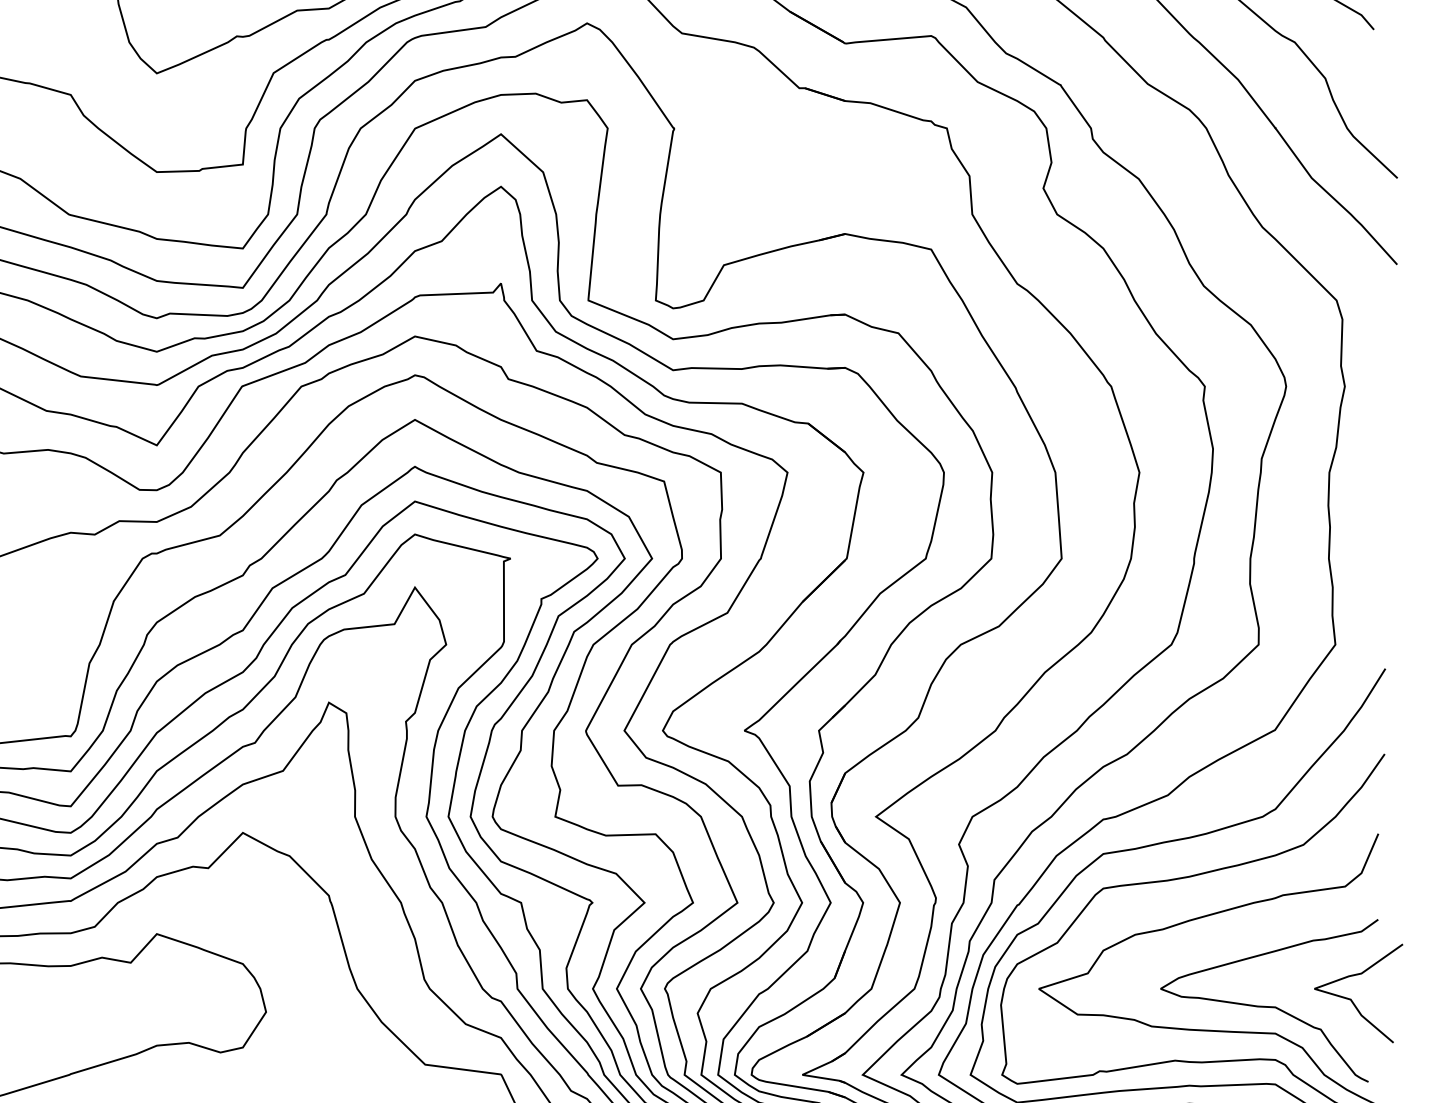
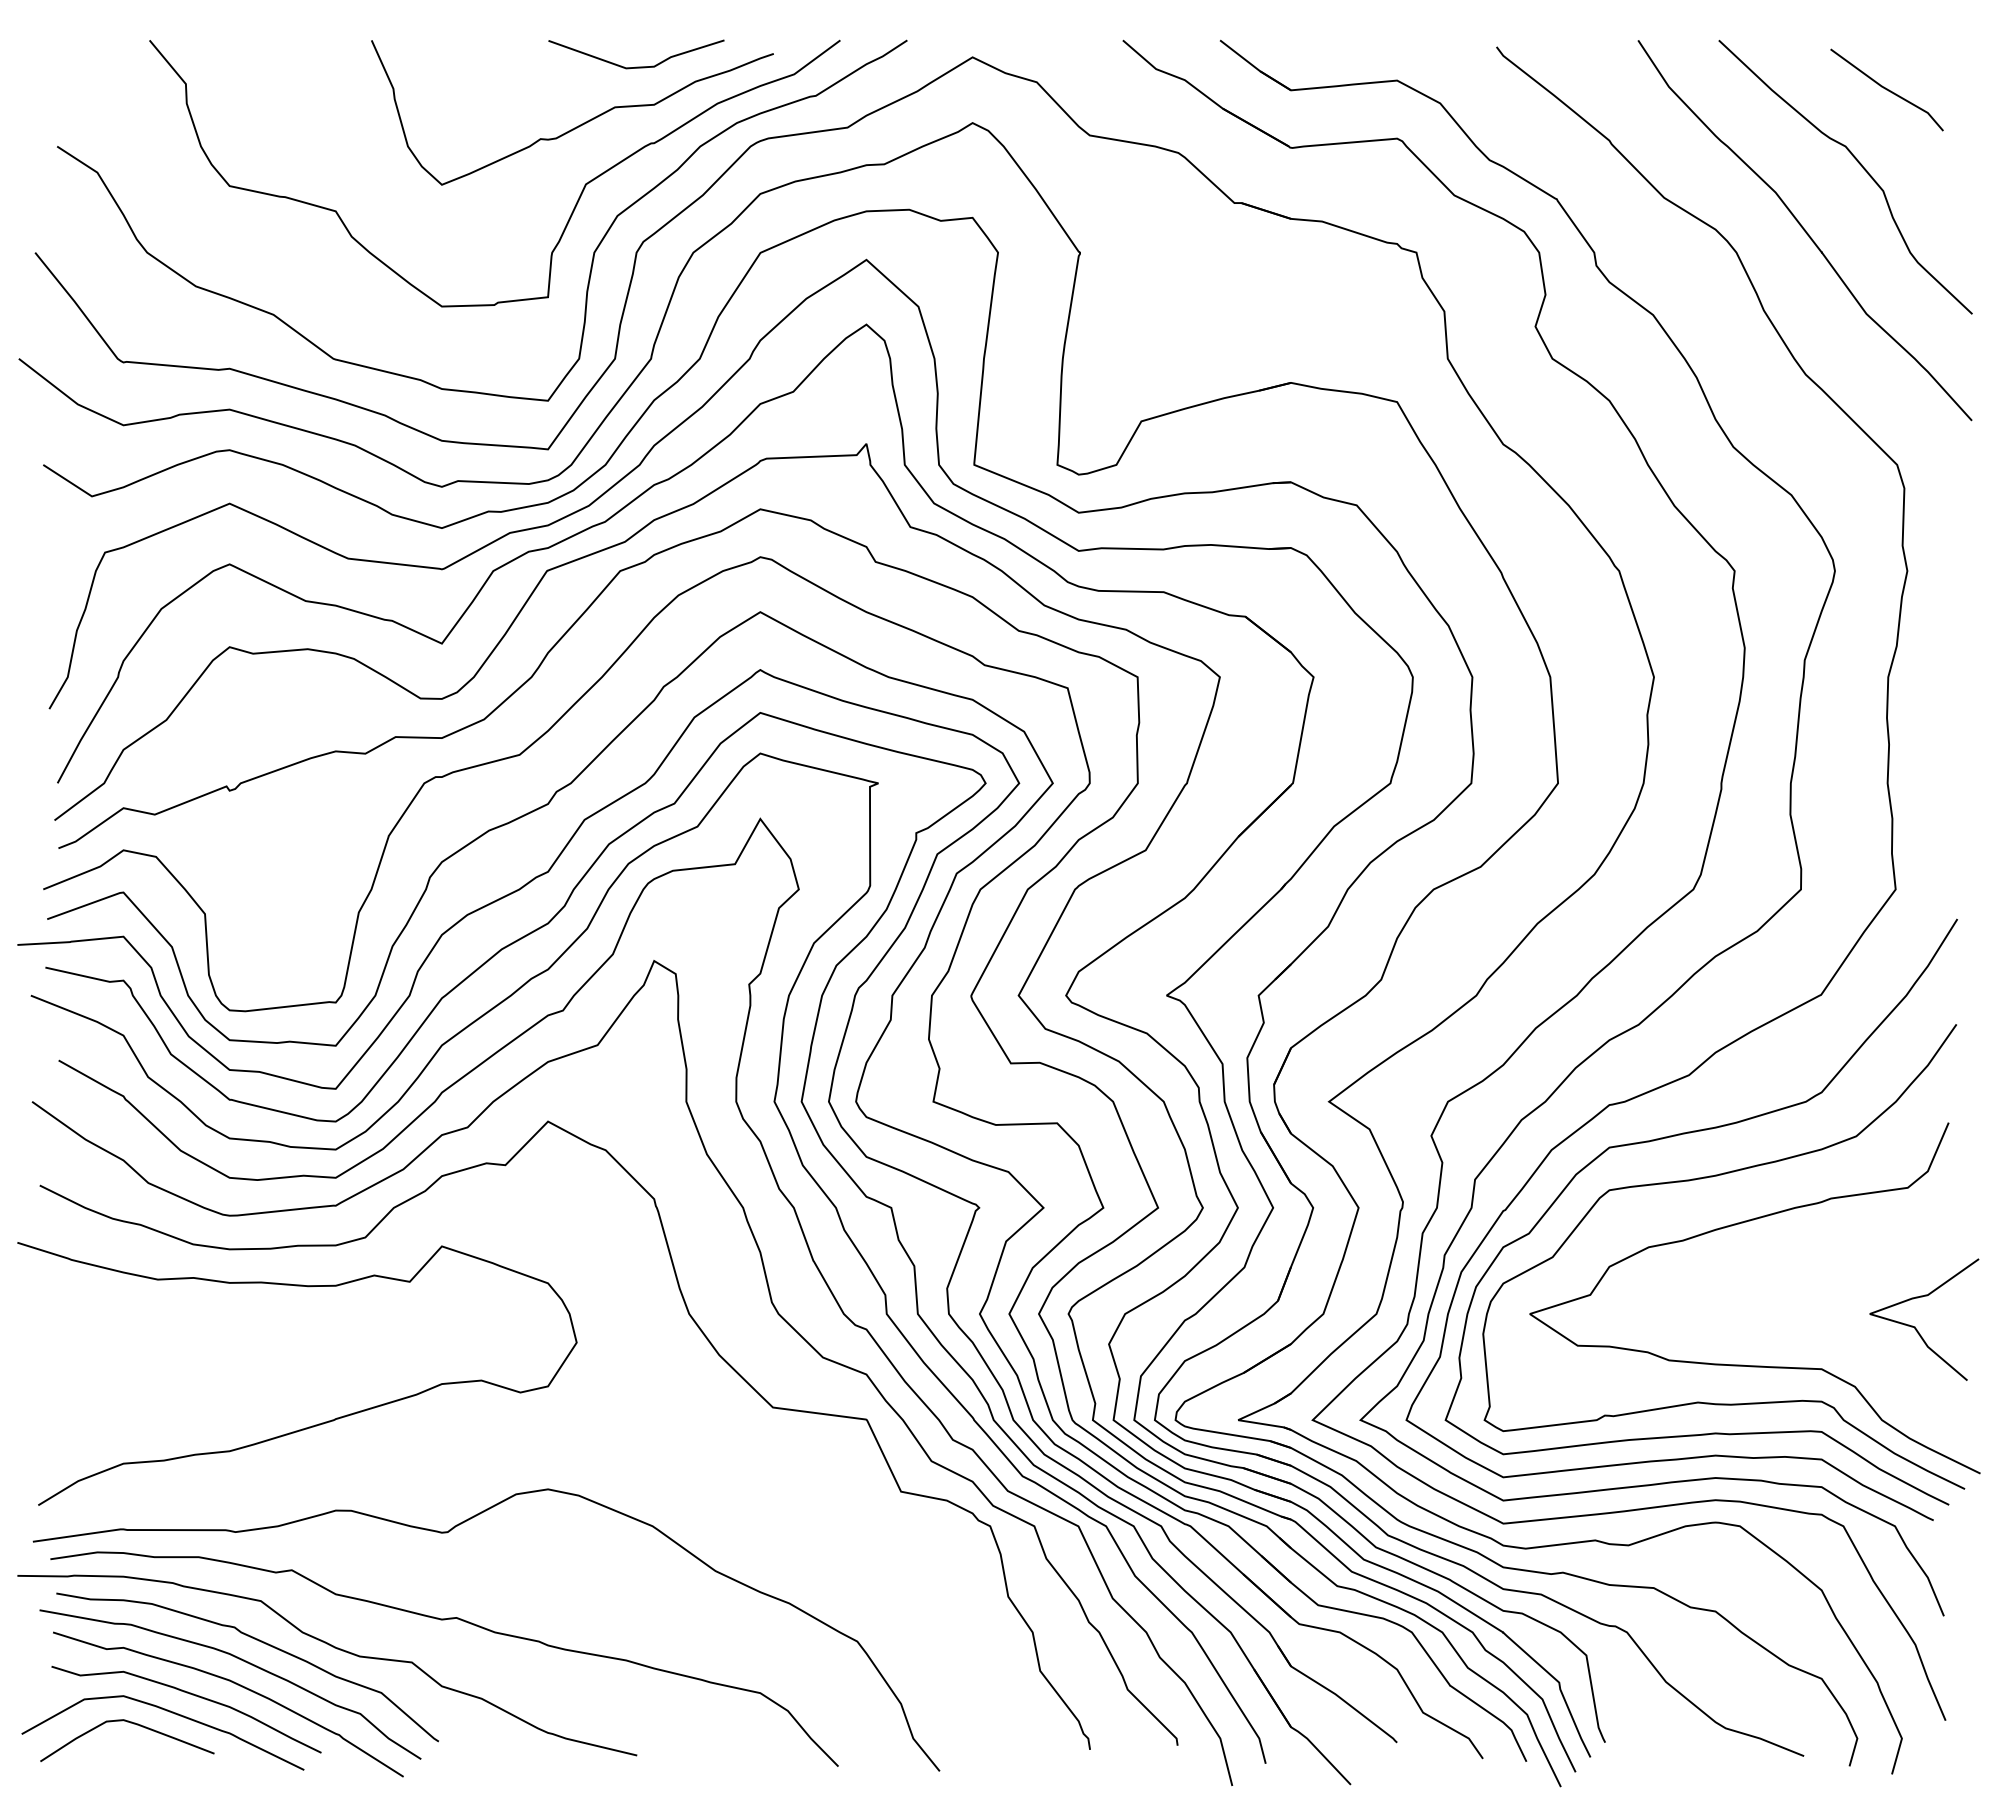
curve: (1268, 1006) -> (1813, 1335), removed

